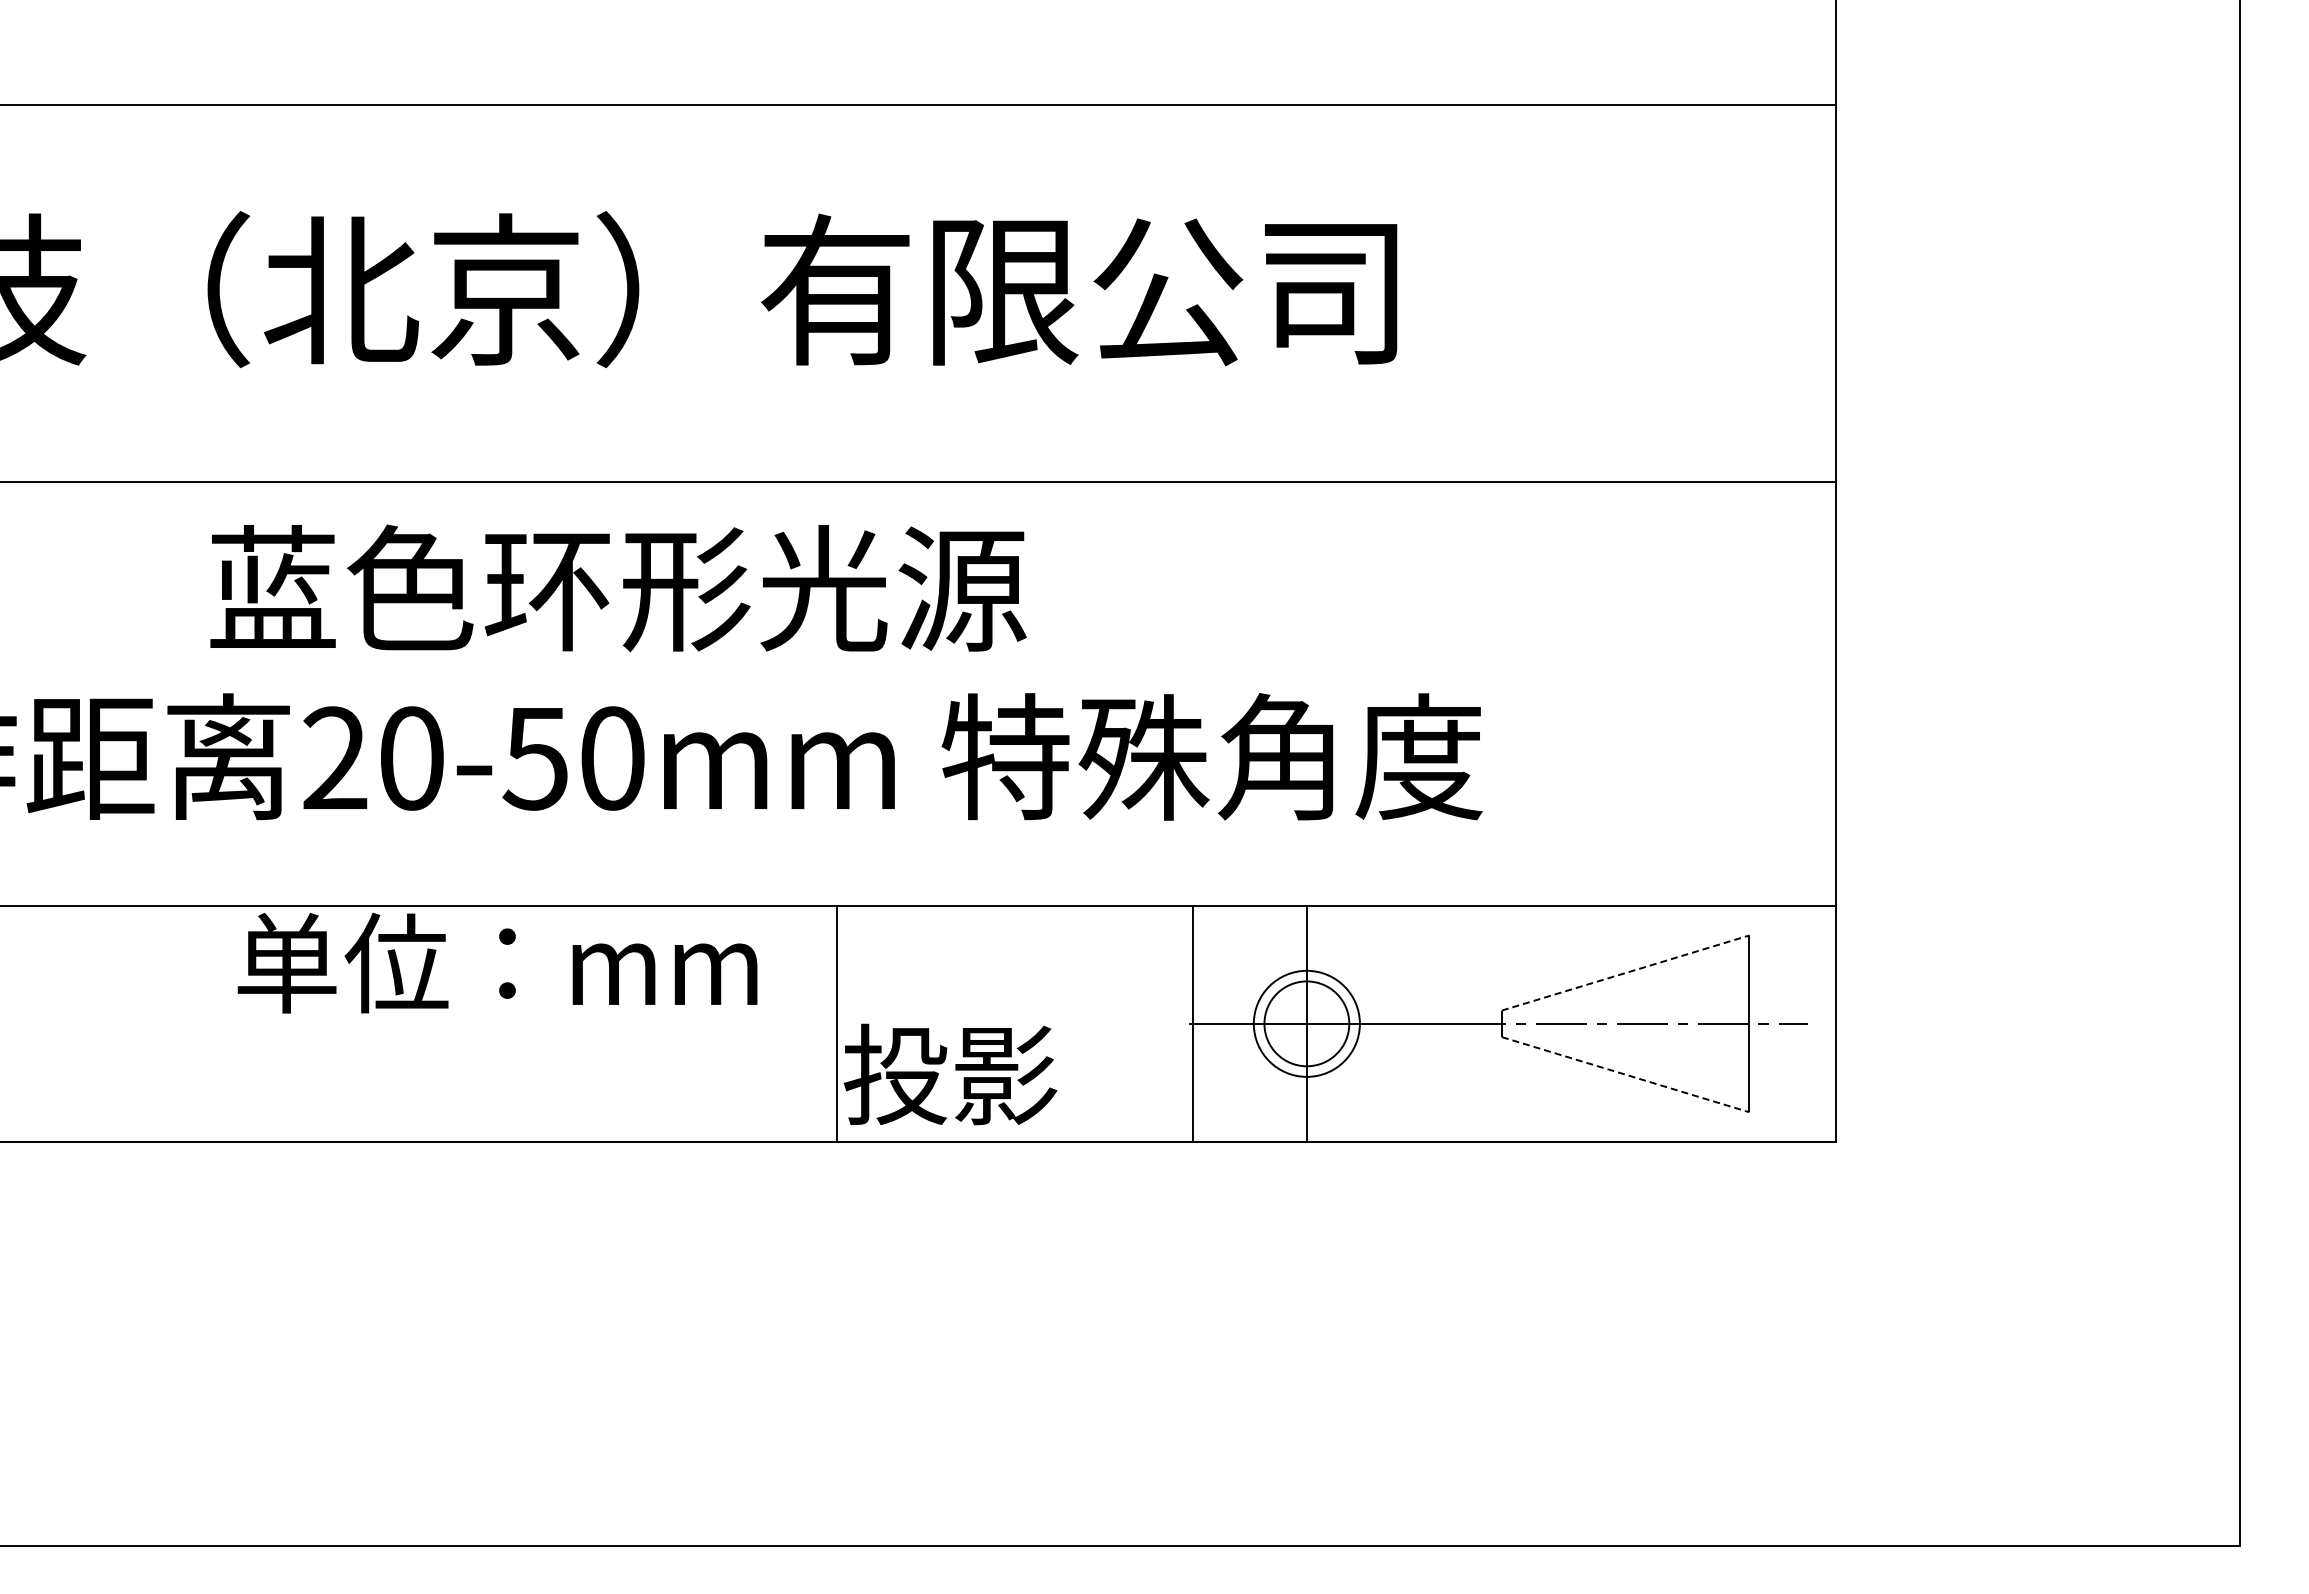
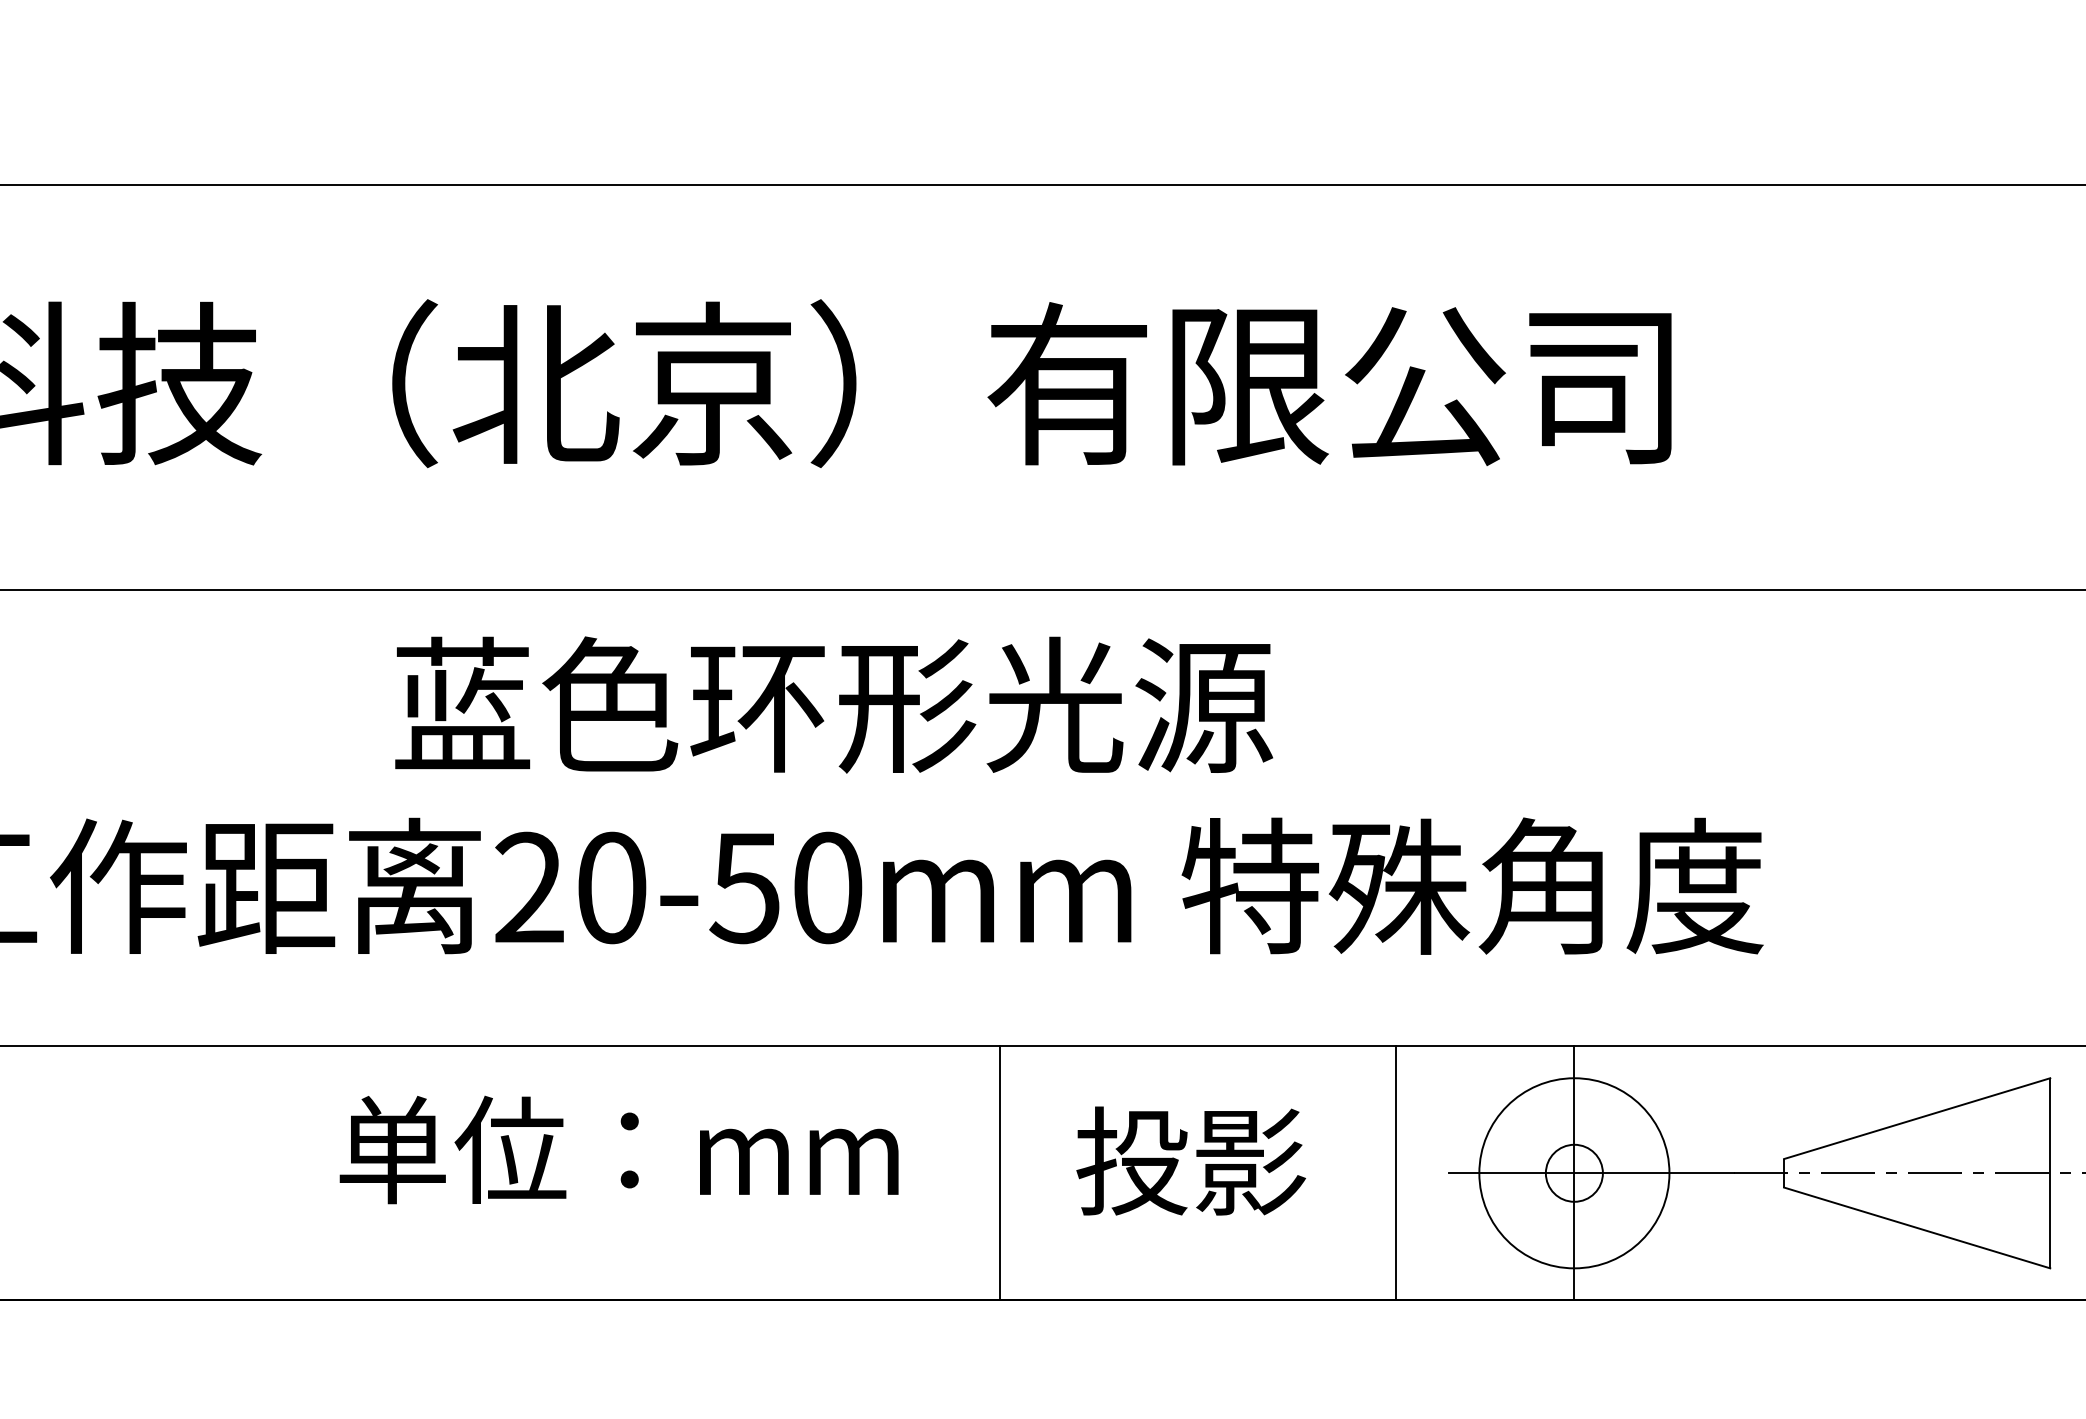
text: (497, 962) -> (619, 1149), moved
line: (1626, 972) -> (1918, 1118), dashed -> solid
line: (837, 1023) -> (999, 1172), moved
line: (1193, 1023) -> (1396, 1172), moved
circle: (1306, 1023) -> (1574, 1172), size x0.62
circle: (1306, 1023) -> (1574, 1172), size x1.67
text: (950, 1074) -> (1191, 1161), moved
line: (1626, 1074) -> (1918, 1227), dashed -> solid

